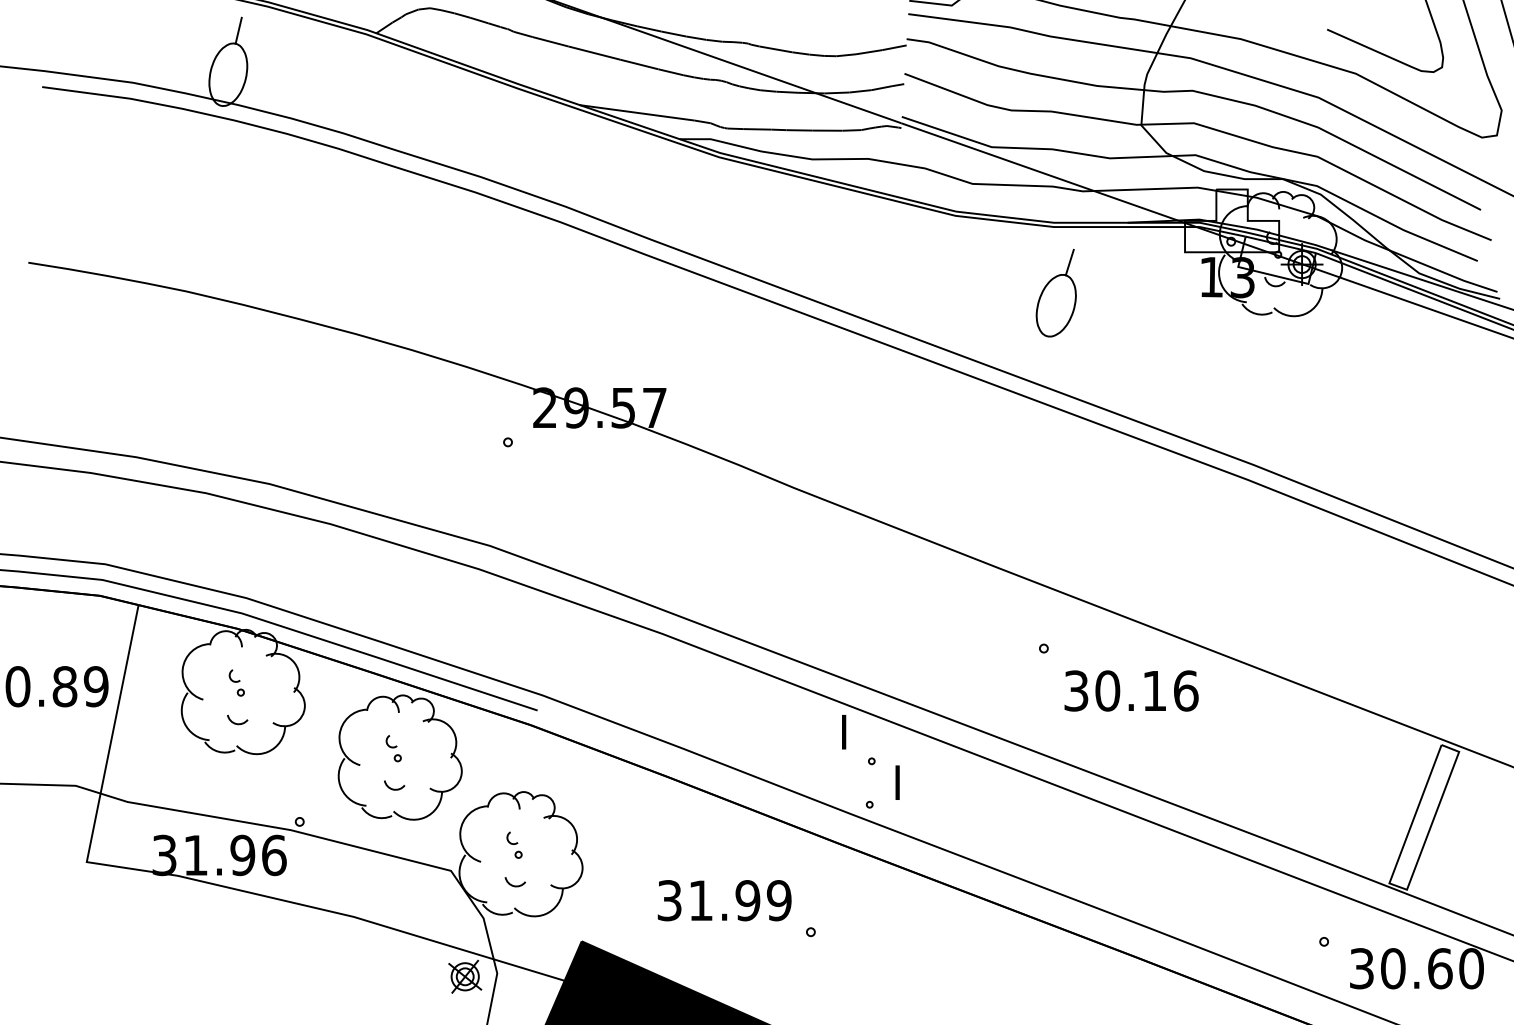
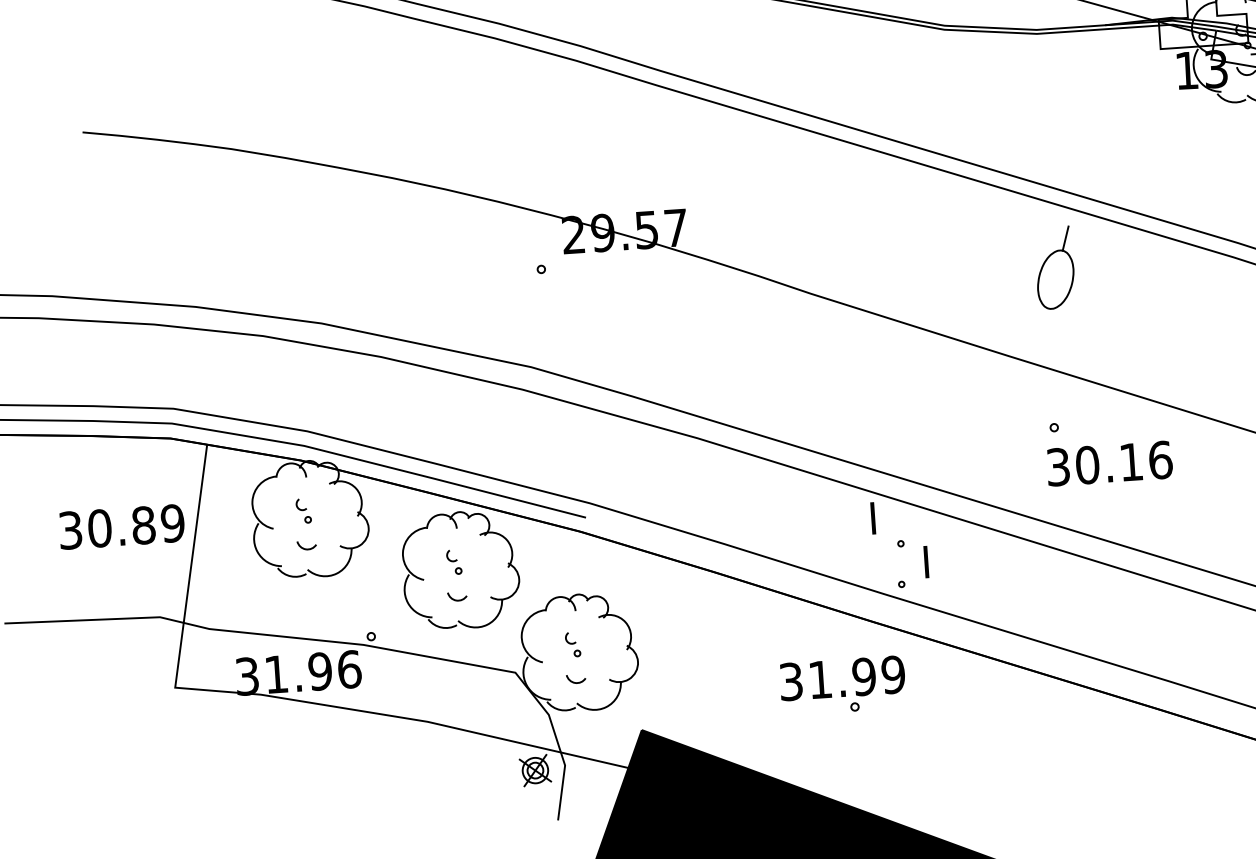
part: (1055, 292) -> (1054, 267), moved
text: (1131, 690) -> (1109, 463), moved
text: (724, 900) -> (842, 678), moved

